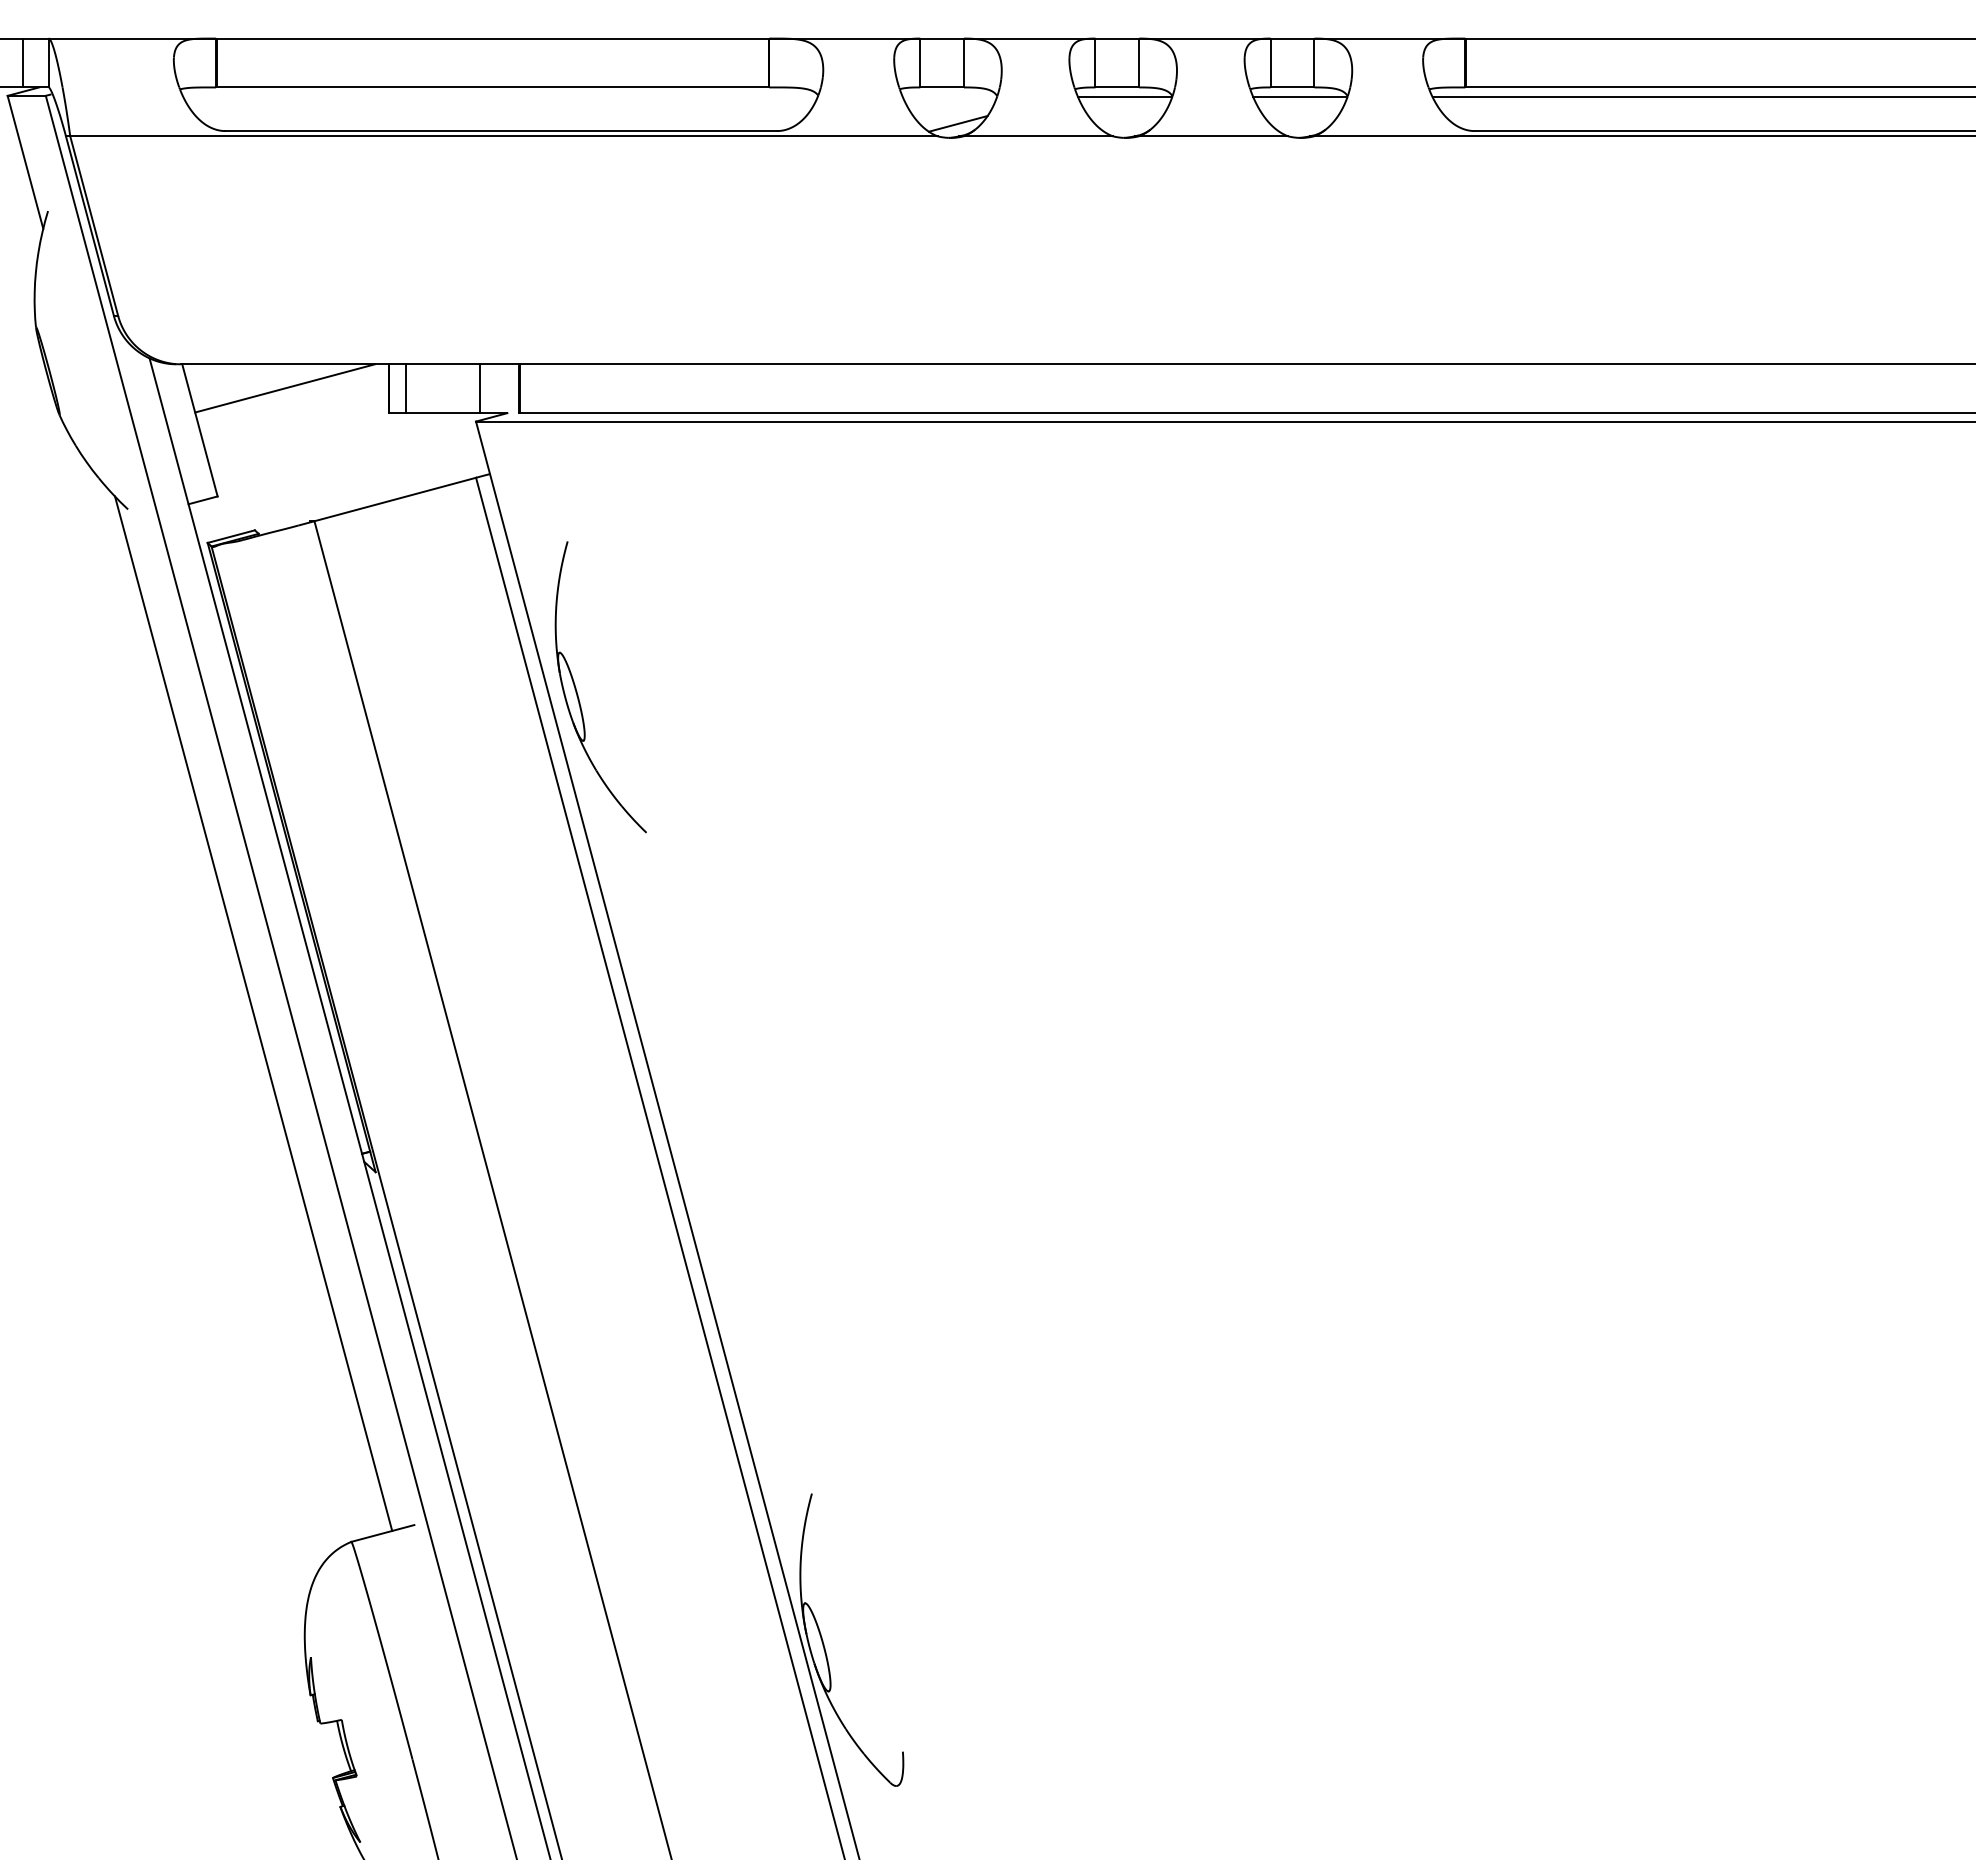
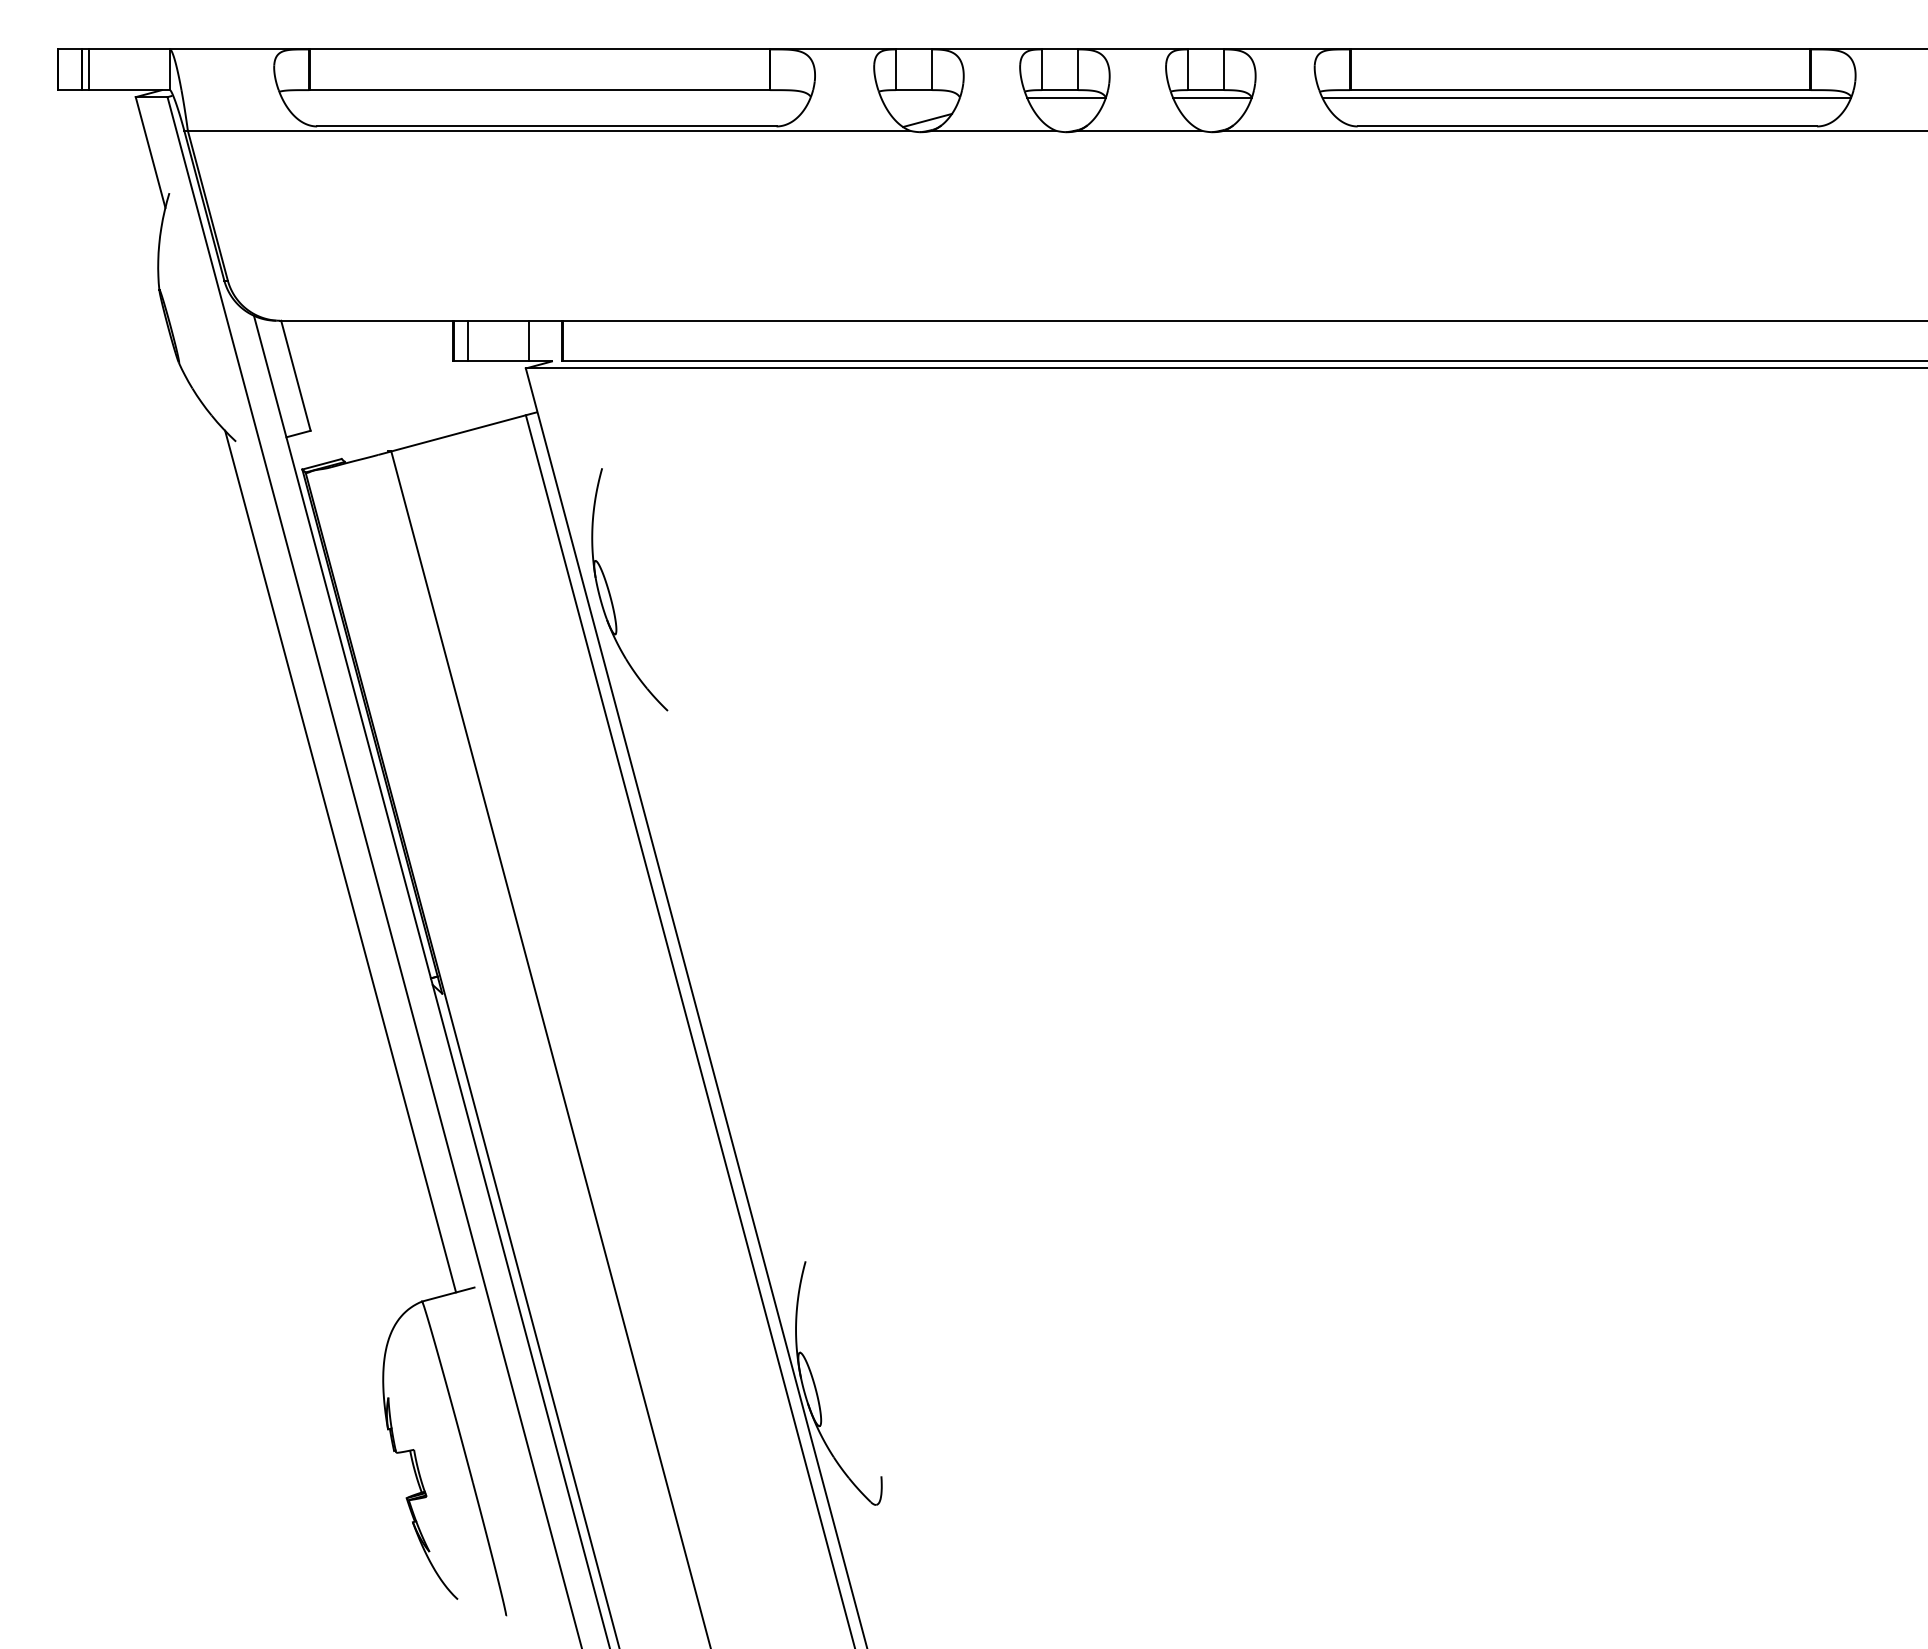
line: (22, 62) -> (148, 69), removed
line: (284, 388) -> (366, 340), removed

